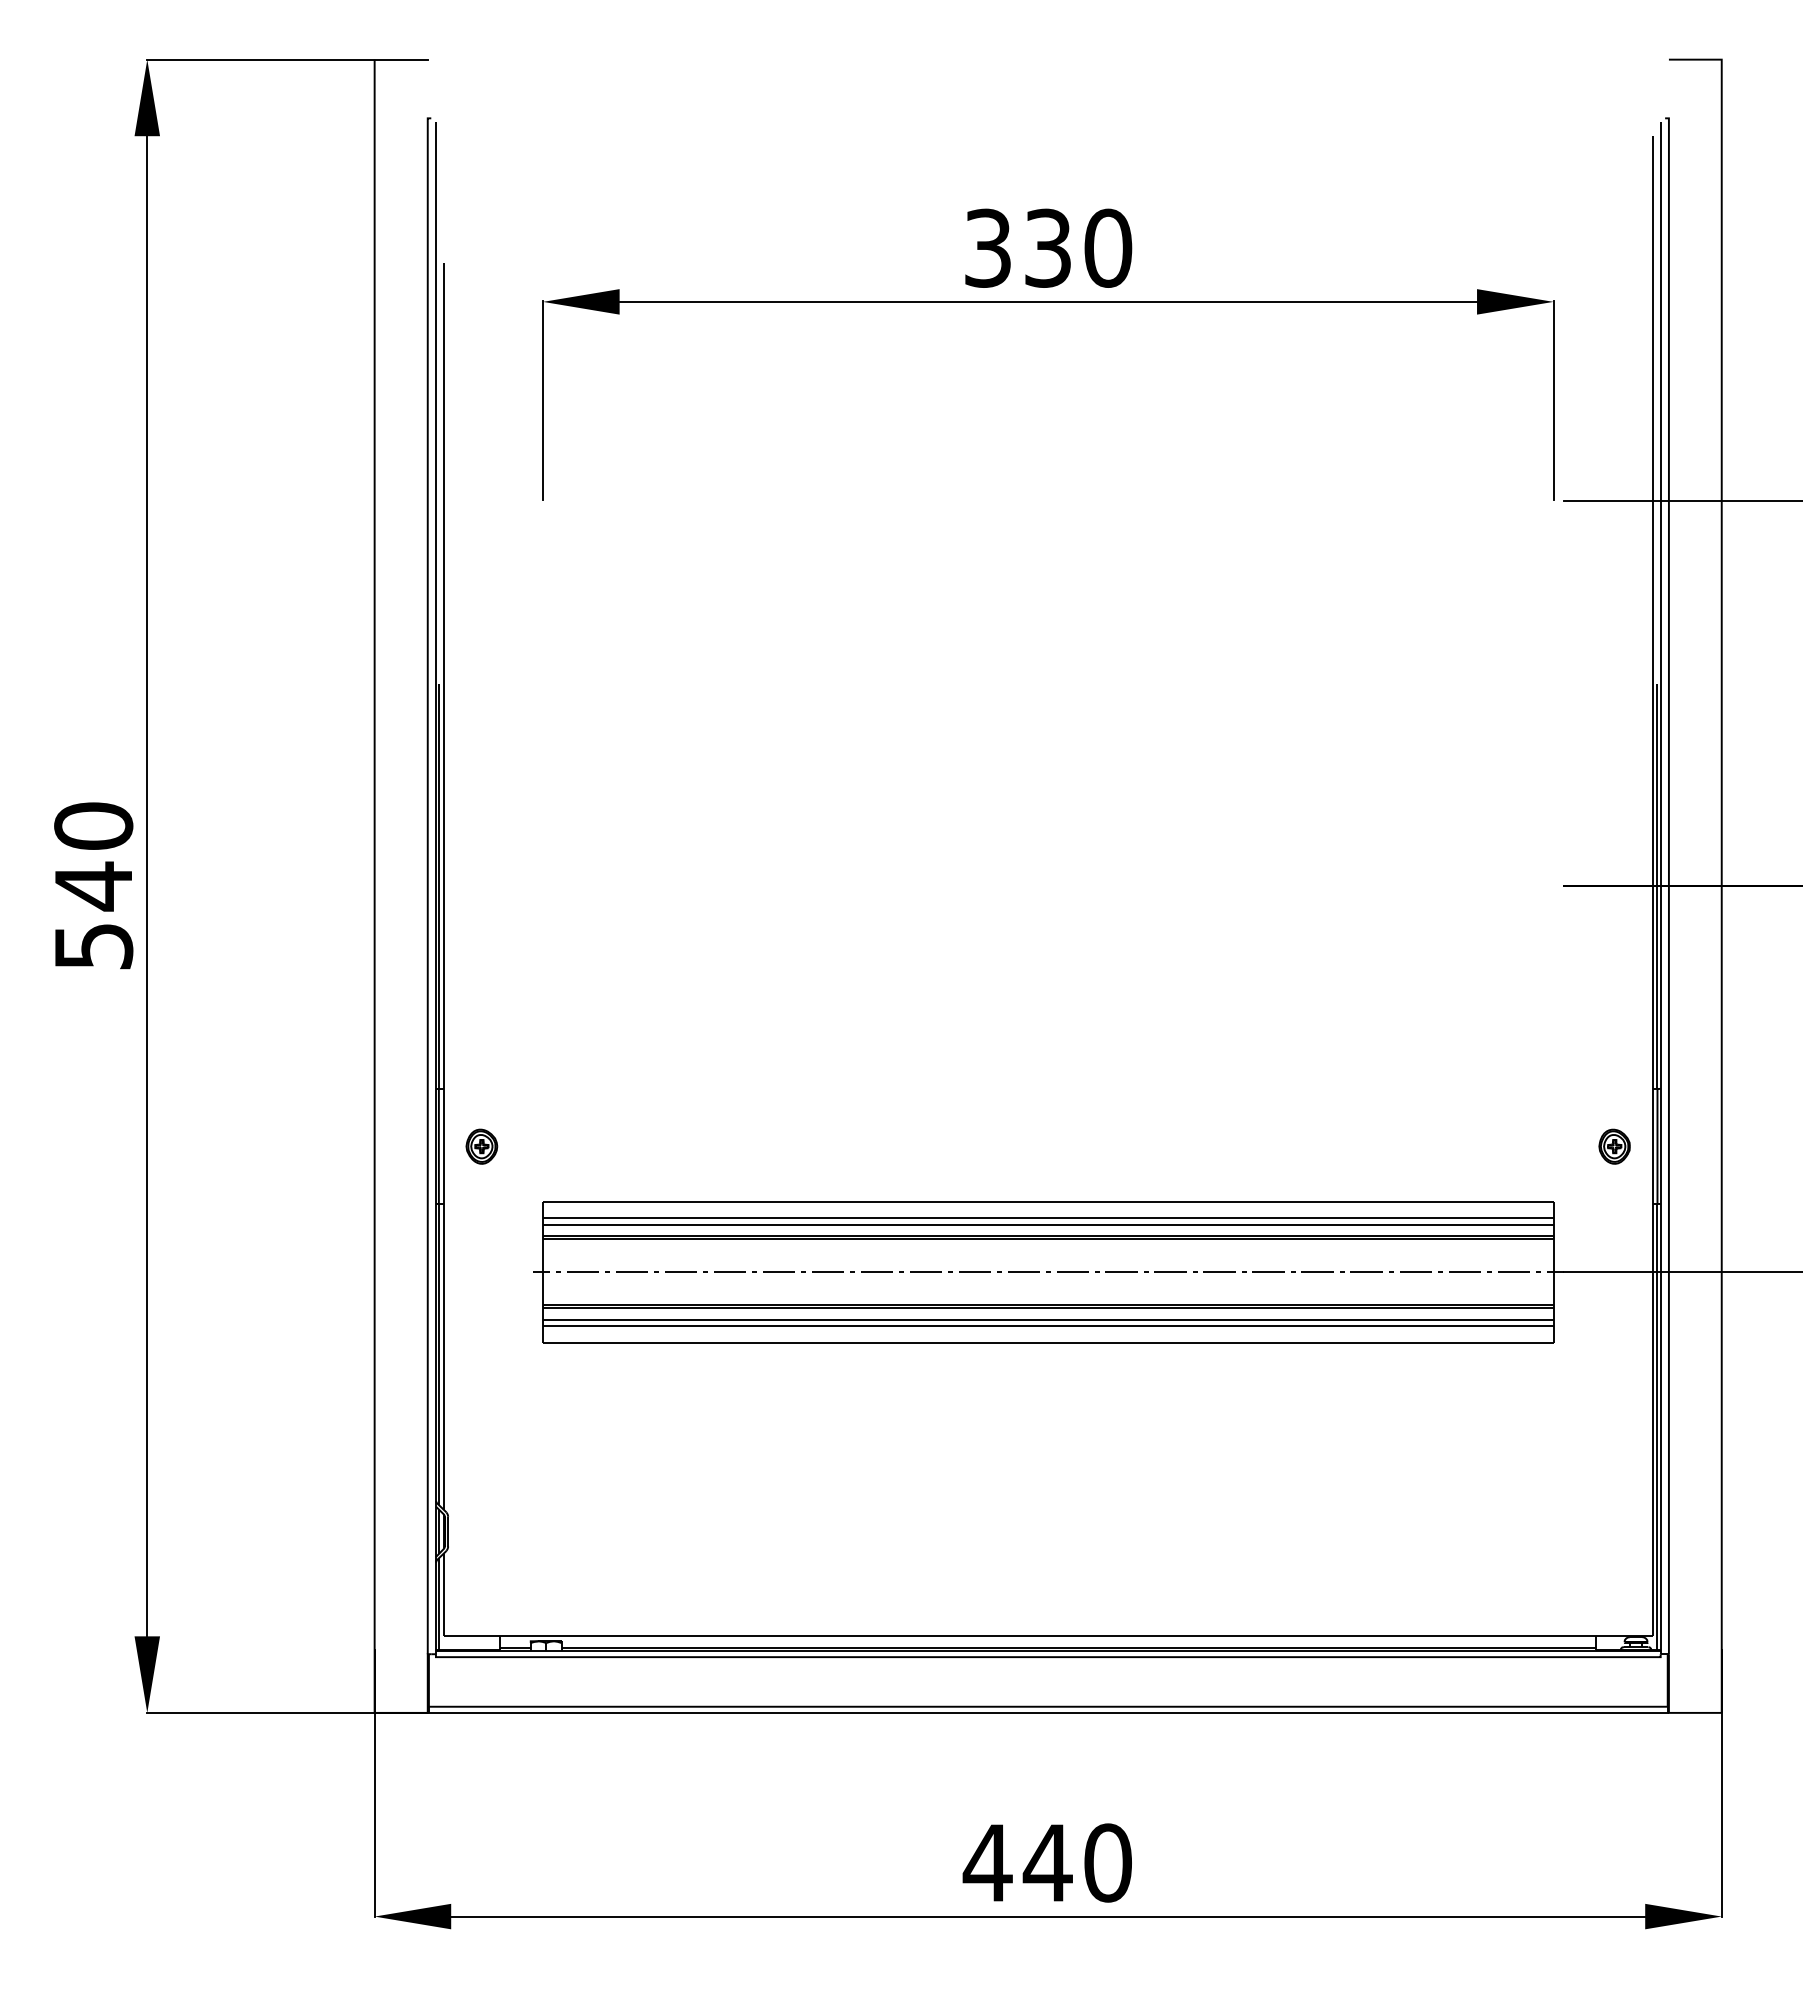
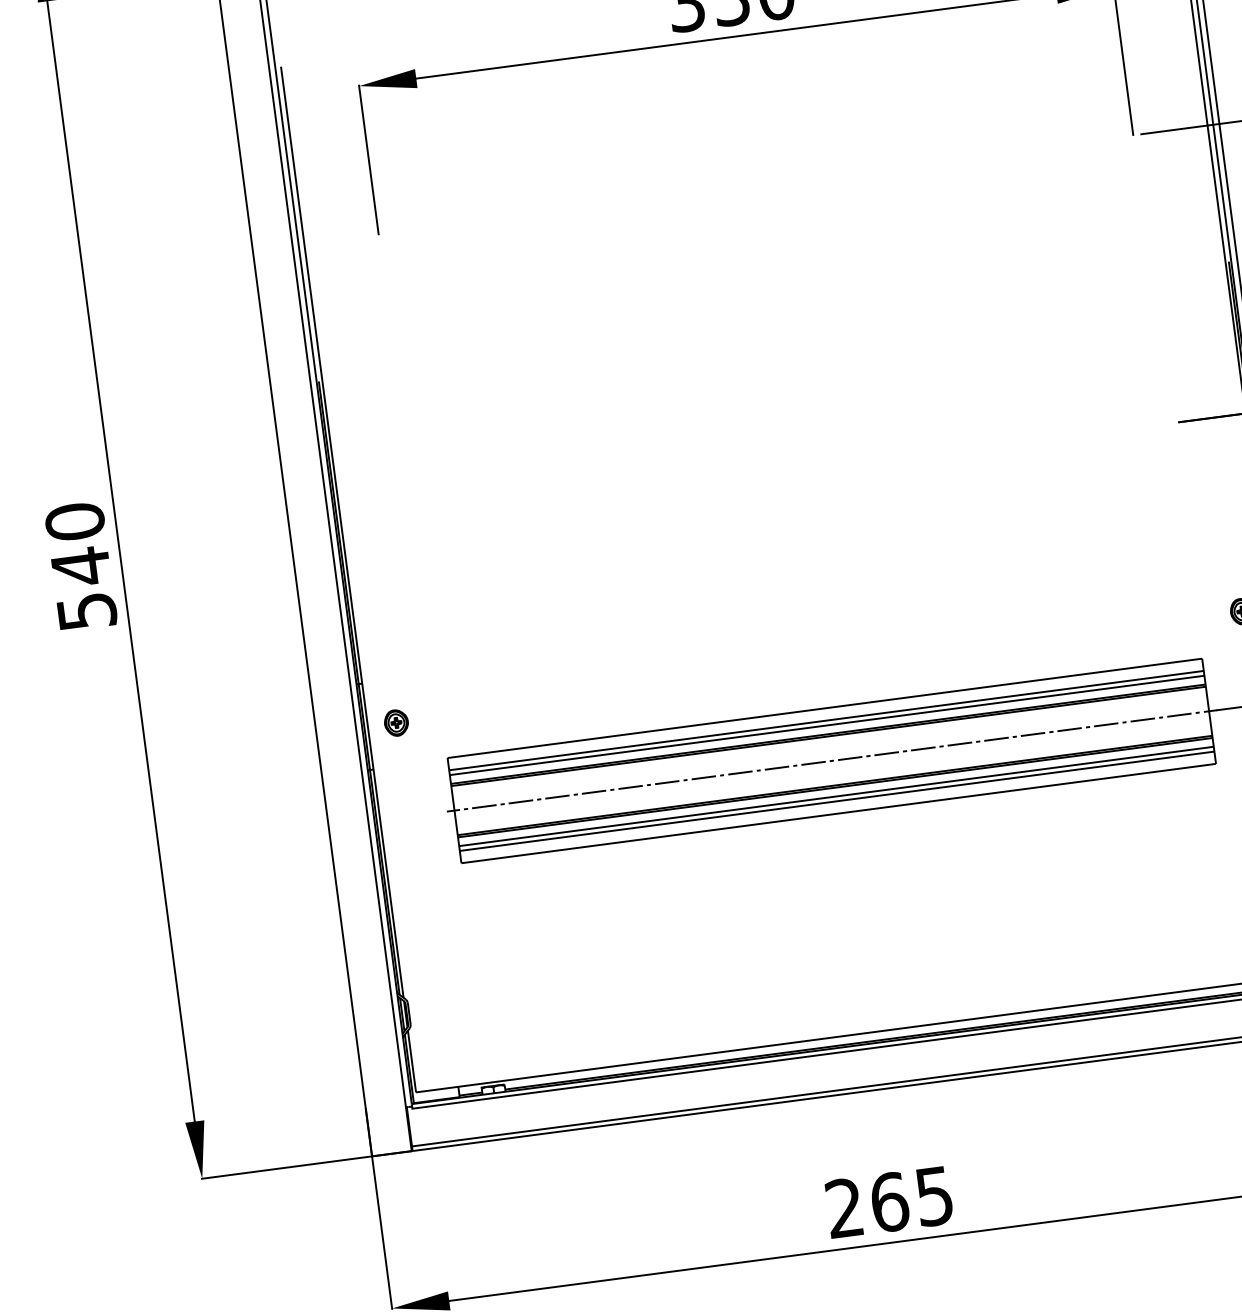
text: (1046, 1862) -> (888, 1202), 440 -> 265

